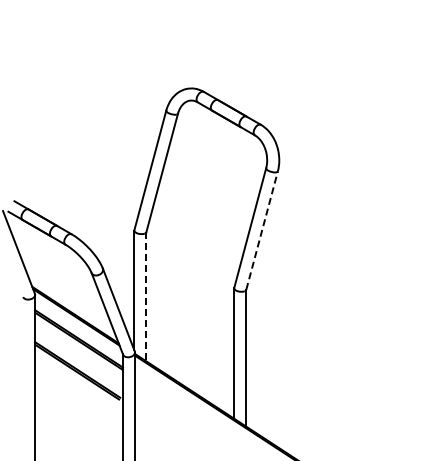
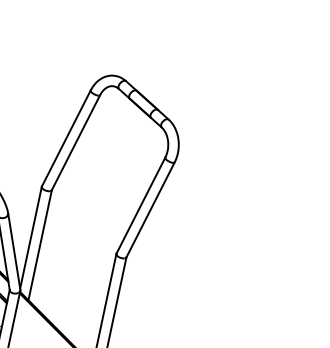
line: (262, 230) -> (150, 209), dashed -> solid
line: (146, 296) -> (40, 245), dashed -> solid

